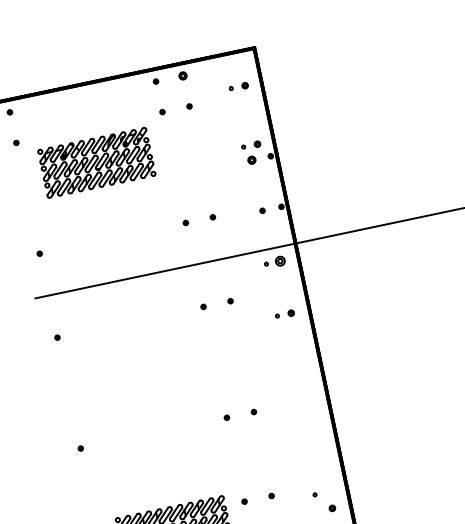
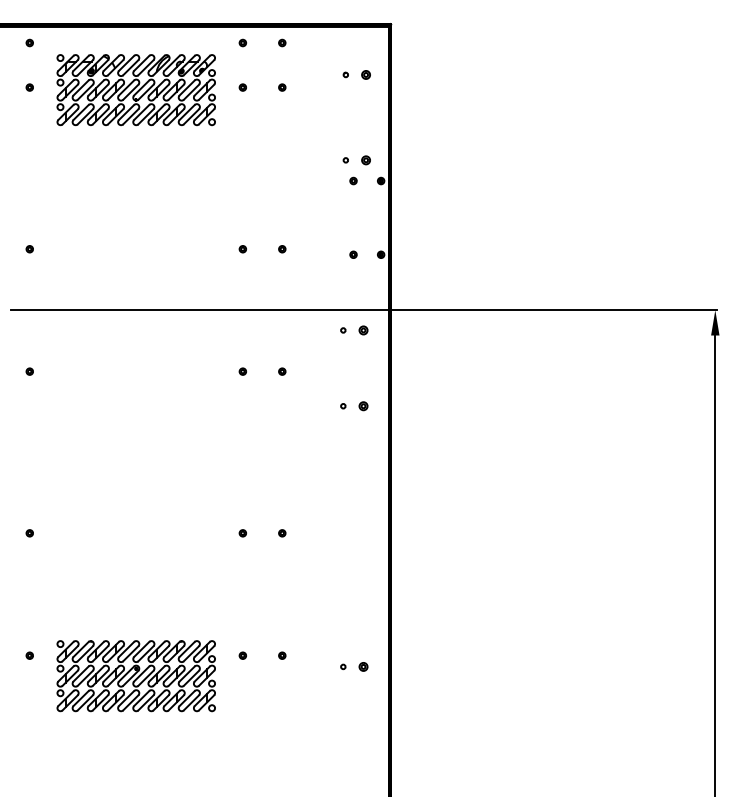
part: (183, 75) -> (282, 42), size x0.62
part: (251, 159) -> (353, 180), size x0.62
part: (96, 163) -> (135, 90), moved
part: (280, 261) -> (363, 330), size x0.62
part: (332, 508) -> (363, 666), moved

